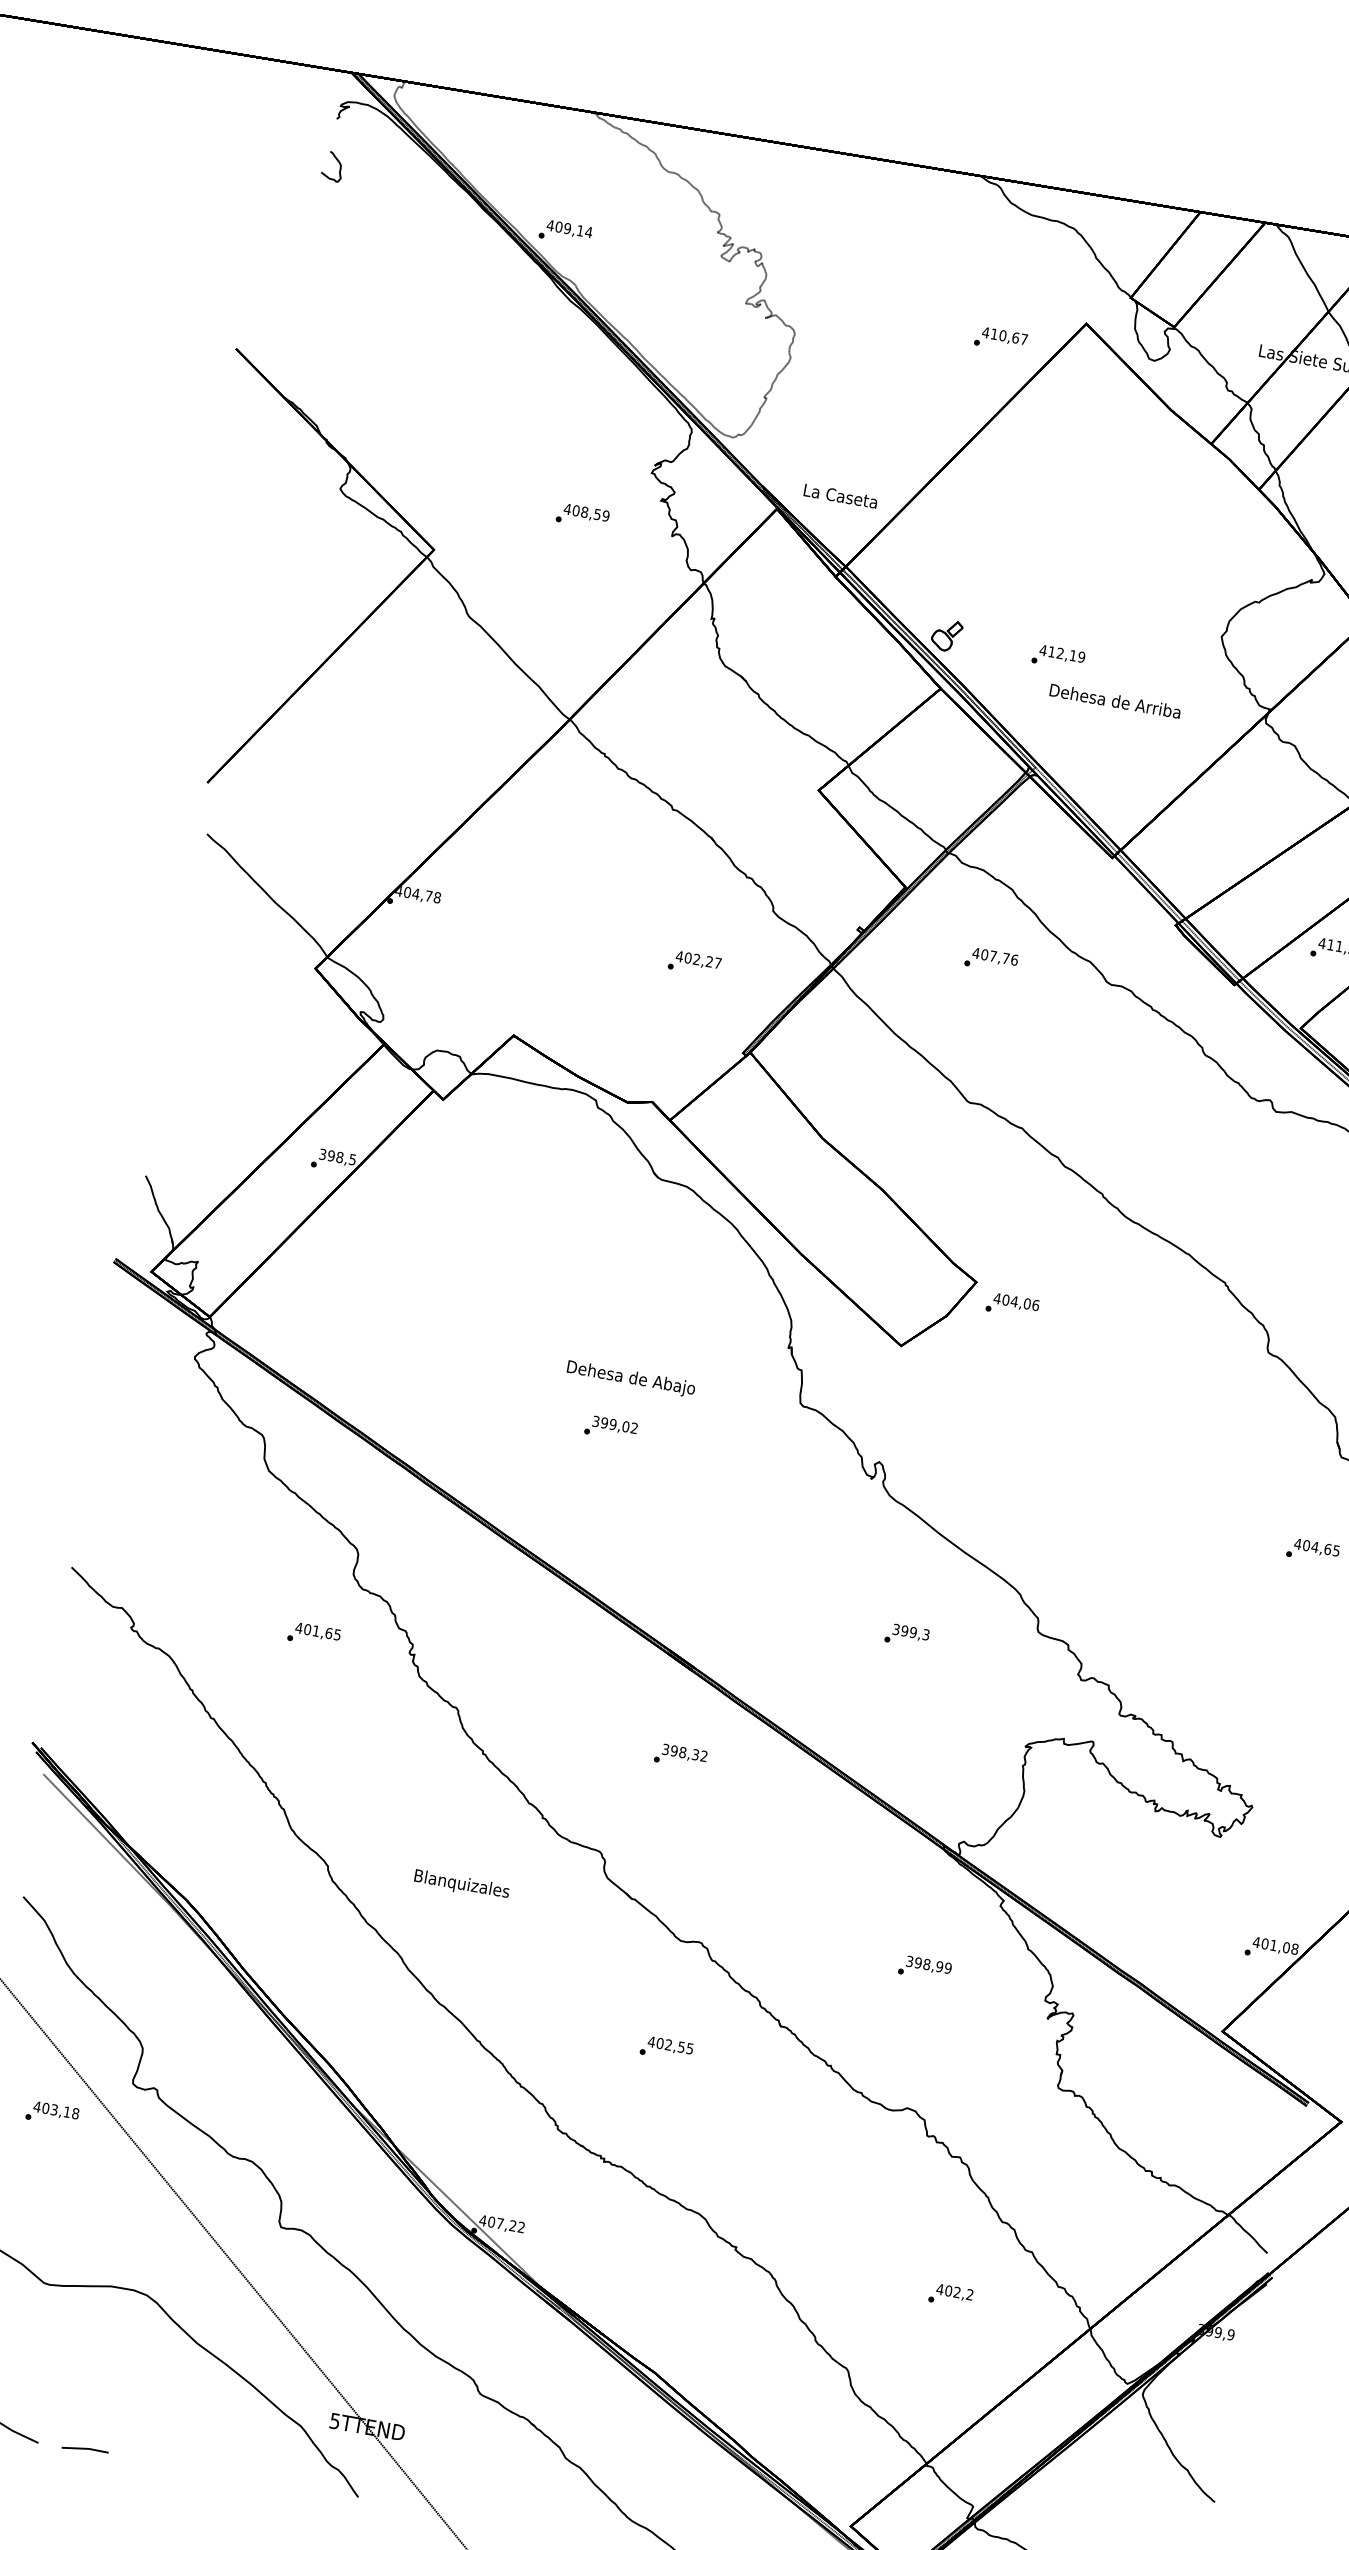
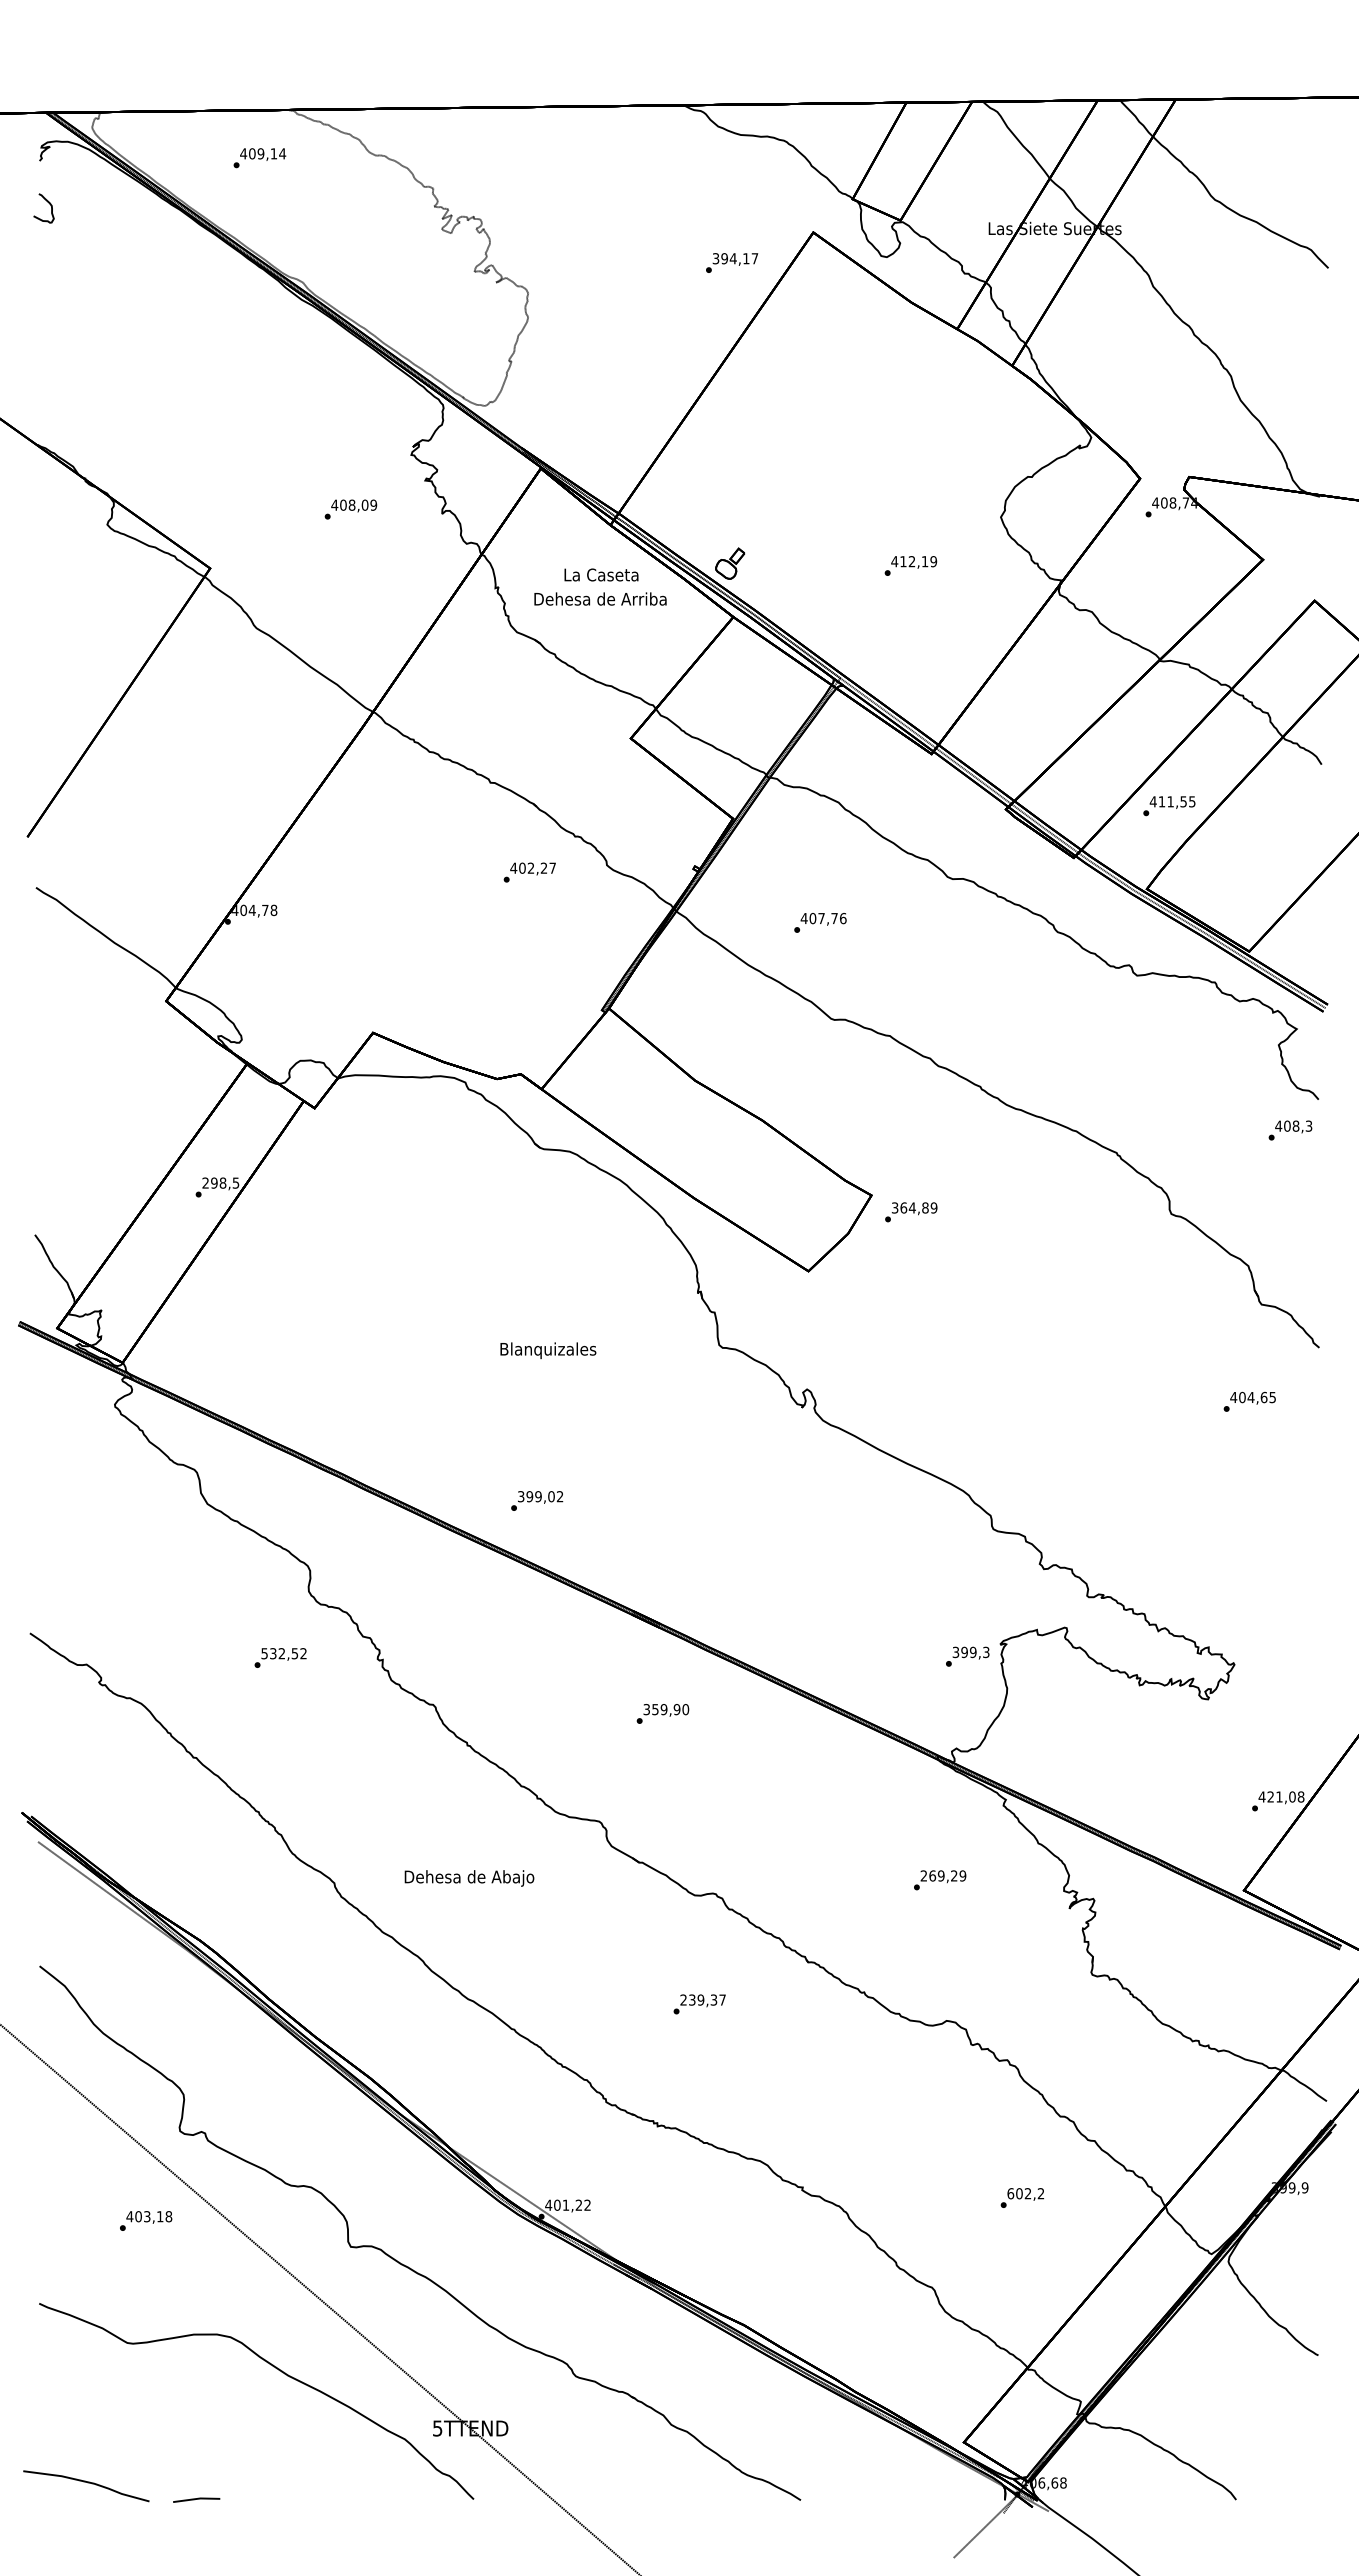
text: (565, 232) -> (259, 158), moved
text: (1000, 335) -> (730, 258), 410,67 -> 394,17
text: (840, 495) -> (601, 574), moved
text: (597, 513) -> (364, 504), 408,59 -> 408,09
text: (1058, 656) -> (910, 565), moved
text: (1115, 700) -> (600, 598), moved
text: (991, 960) -> (820, 922), moved
text: (694, 963) -> (529, 872), moved
text: (322, 1154) -> (205, 1183), 398,5 -> 298,5
text: (1016, 1301) -> (914, 1207), 404,06 -> 364,89
text: (631, 1378) -> (548, 1350), Dehesa de Abajo -> Blanquizales
text: (611, 1428) -> (537, 1500), moved
text: (317, 1631) -> (283, 1653), 401,65 -> 532,52
text: (906, 1635) -> (967, 1656), moved
text: (689, 1753) -> (670, 1709), 398,32 -> 359,90
text: (461, 1885) -> (469, 1878), Blanquizales -> Dehesa de Abajo
text: (1264, 1943) -> (1270, 1796), 401,08 -> 421,08
text: (924, 1963) -> (938, 1875), 398,99 -> 269,29
text: (670, 2044) -> (702, 1999), 402,55 -> 239,37
text: (52, 2113) -> (146, 2220), moved
text: (499, 2222) -> (565, 2204), 407,22 -> 401,22
text: (939, 2289) -> (1010, 2193), 402,2 -> 602,2

